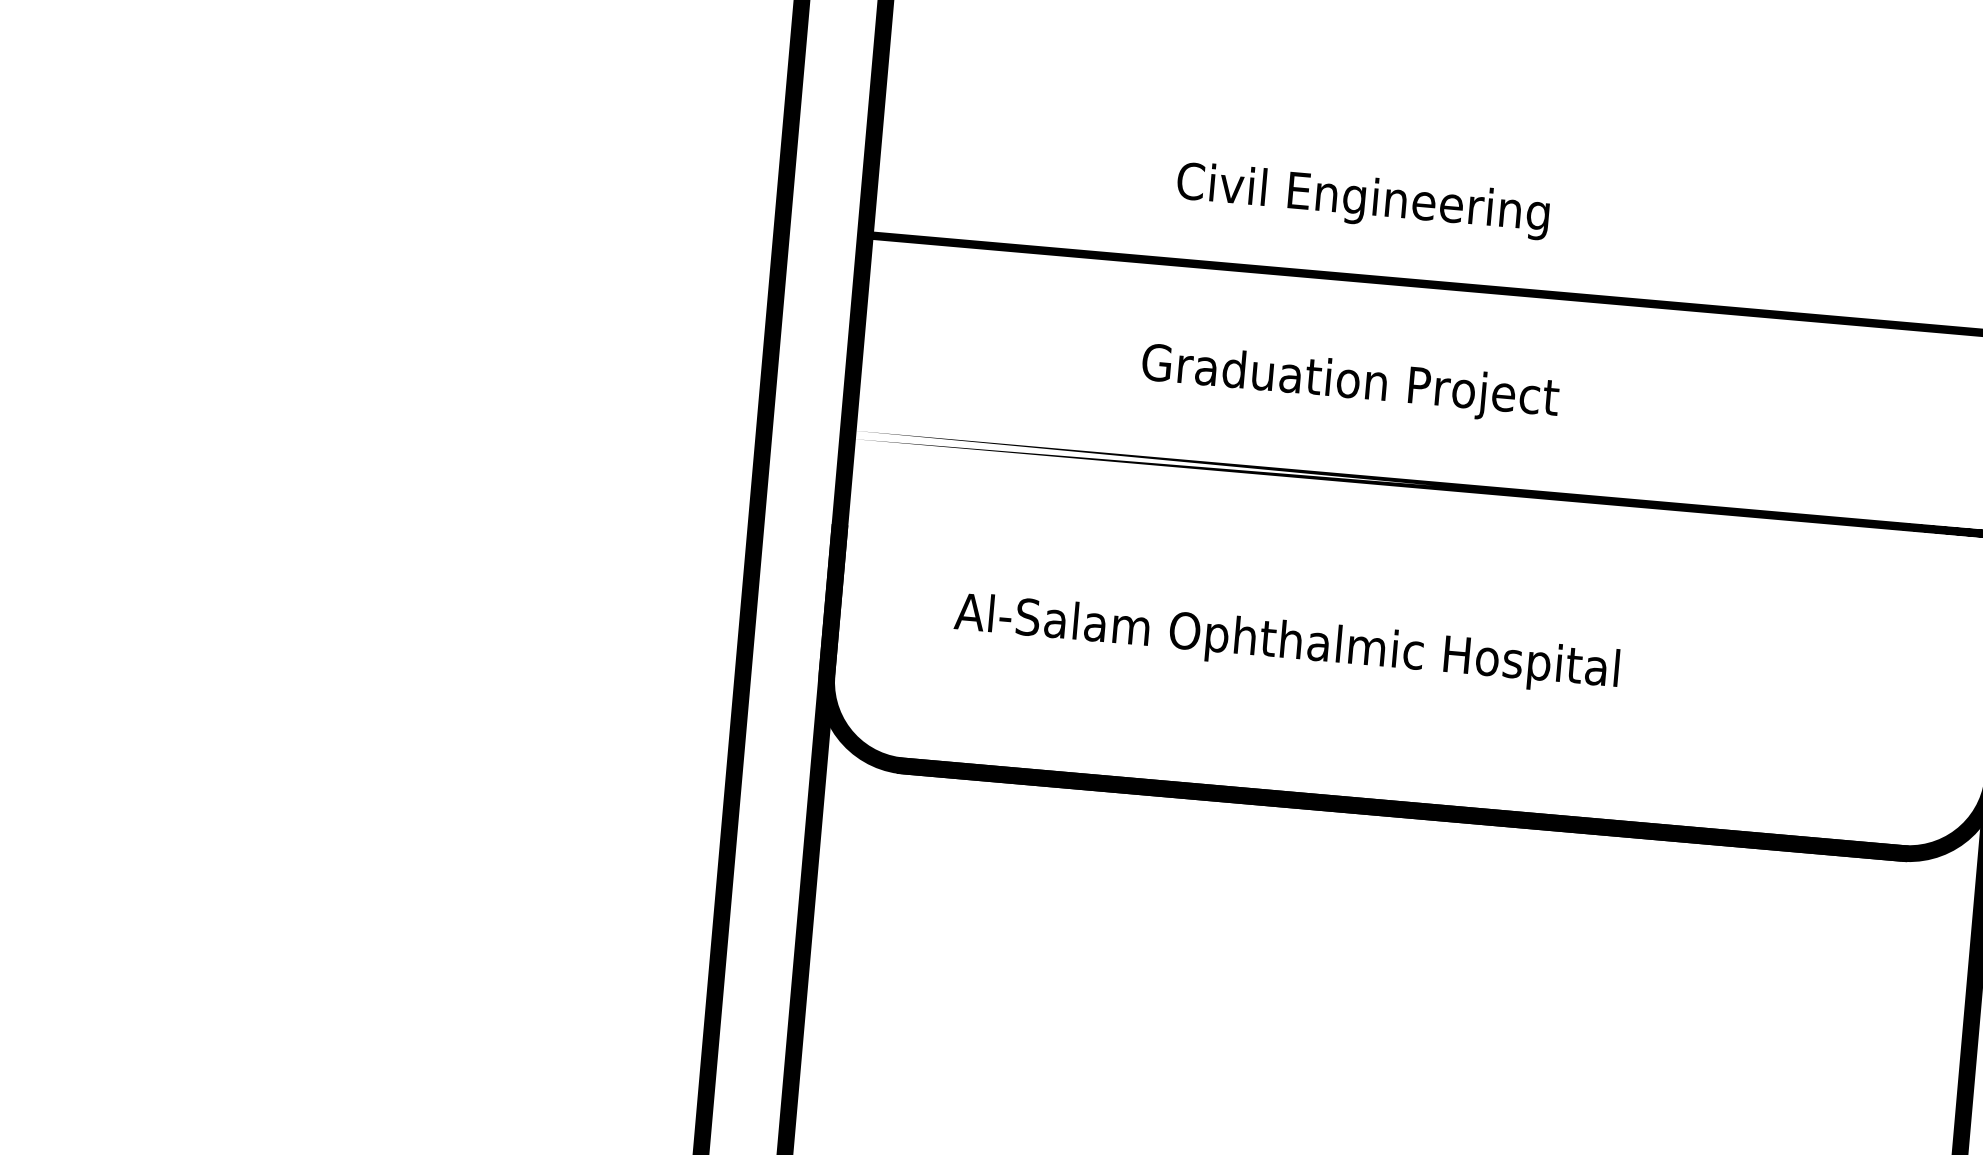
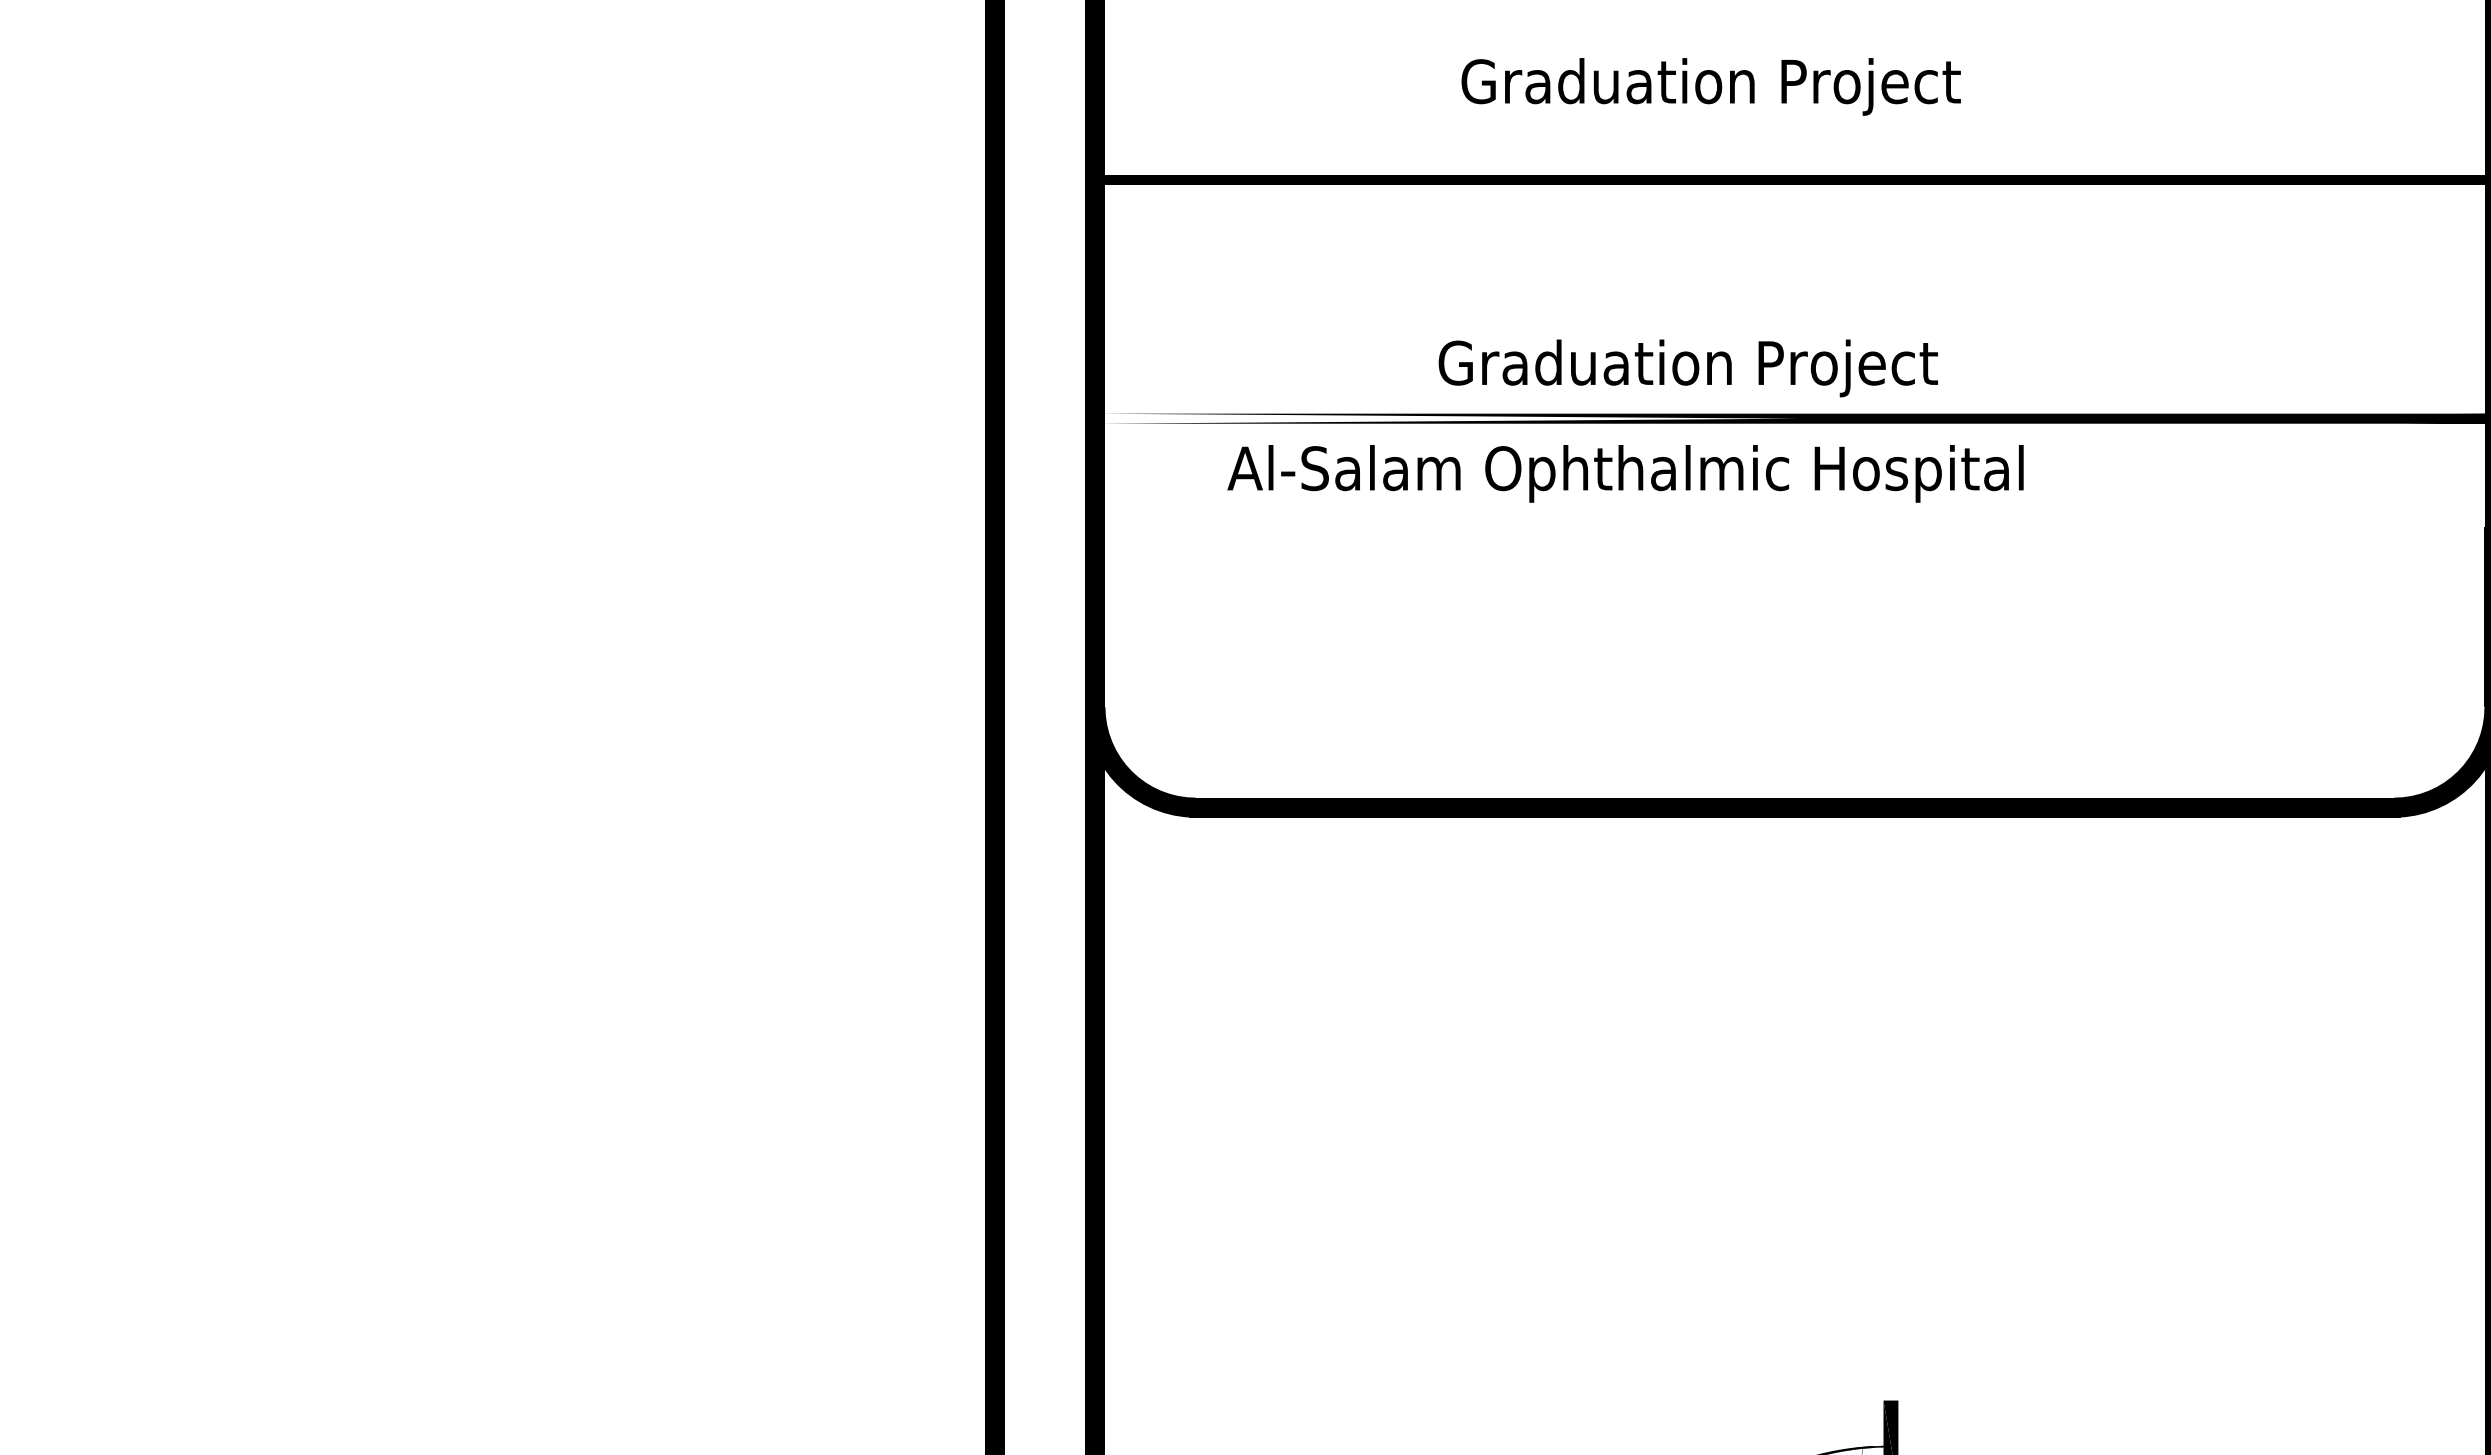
text: (1393, 203) -> (1720, 86), Civil Engineering -> Graduation Project
text: (1349, 384) -> (1687, 368), moved
text: (1286, 643) -> (1625, 473), moved

